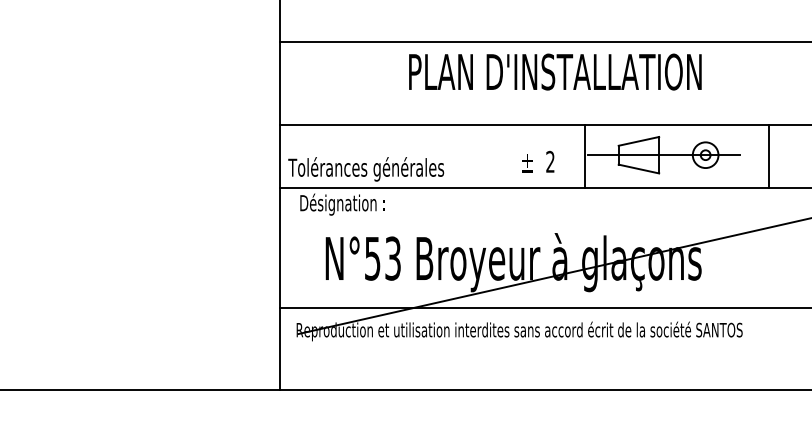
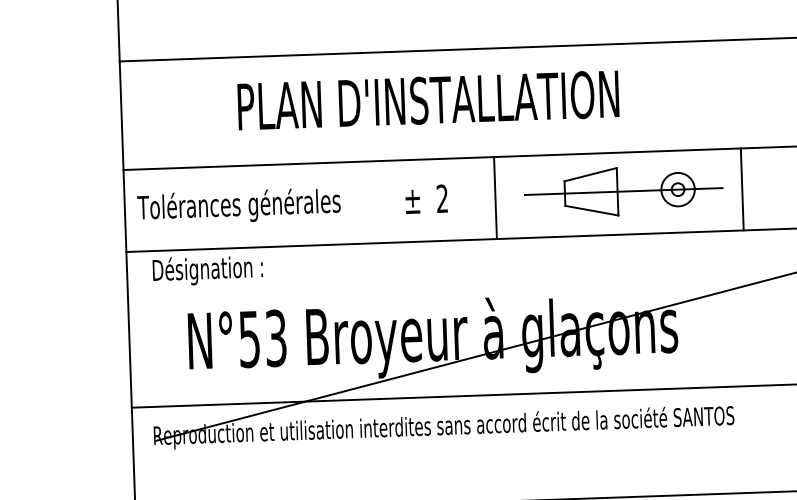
text: (555, 71) -> (428, 99), moved
line: (585, 156) -> (495, 197), moved
line: (768, 156) -> (741, 189), moved
text: (538, 161) -> (426, 198), moved
text: (366, 169) -> (239, 206), moved

